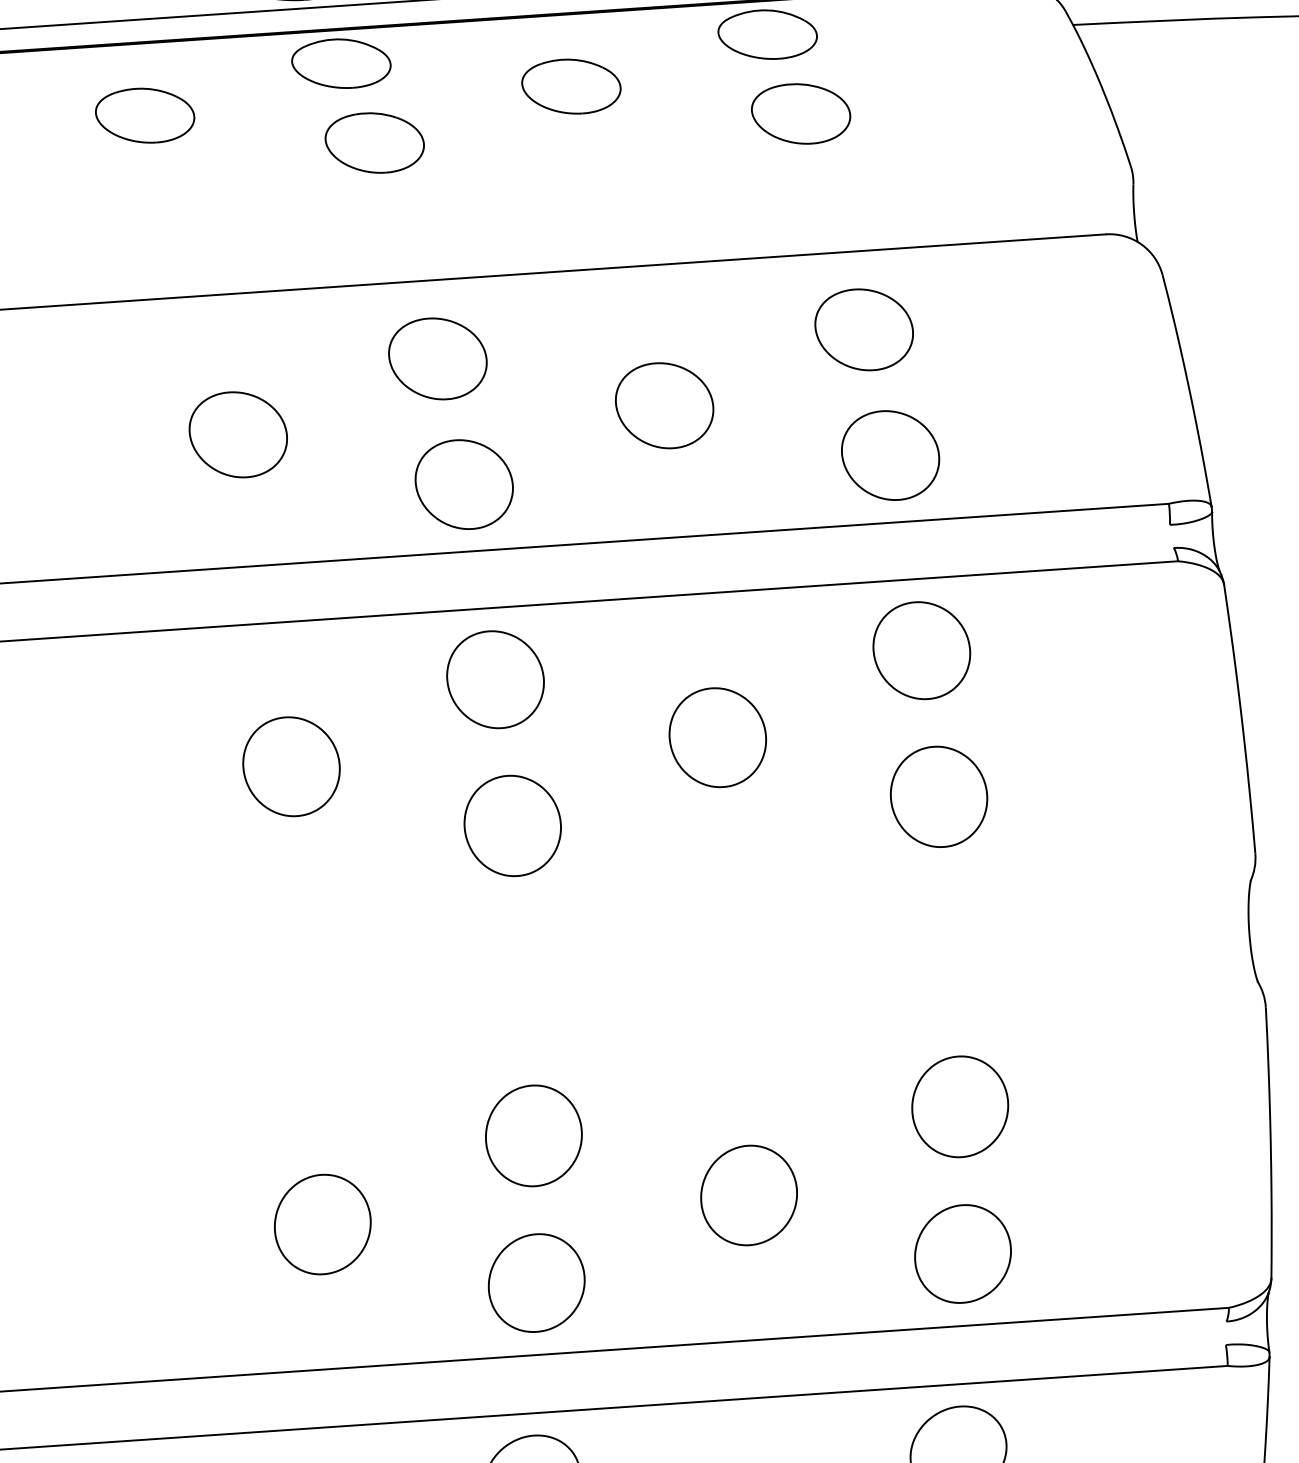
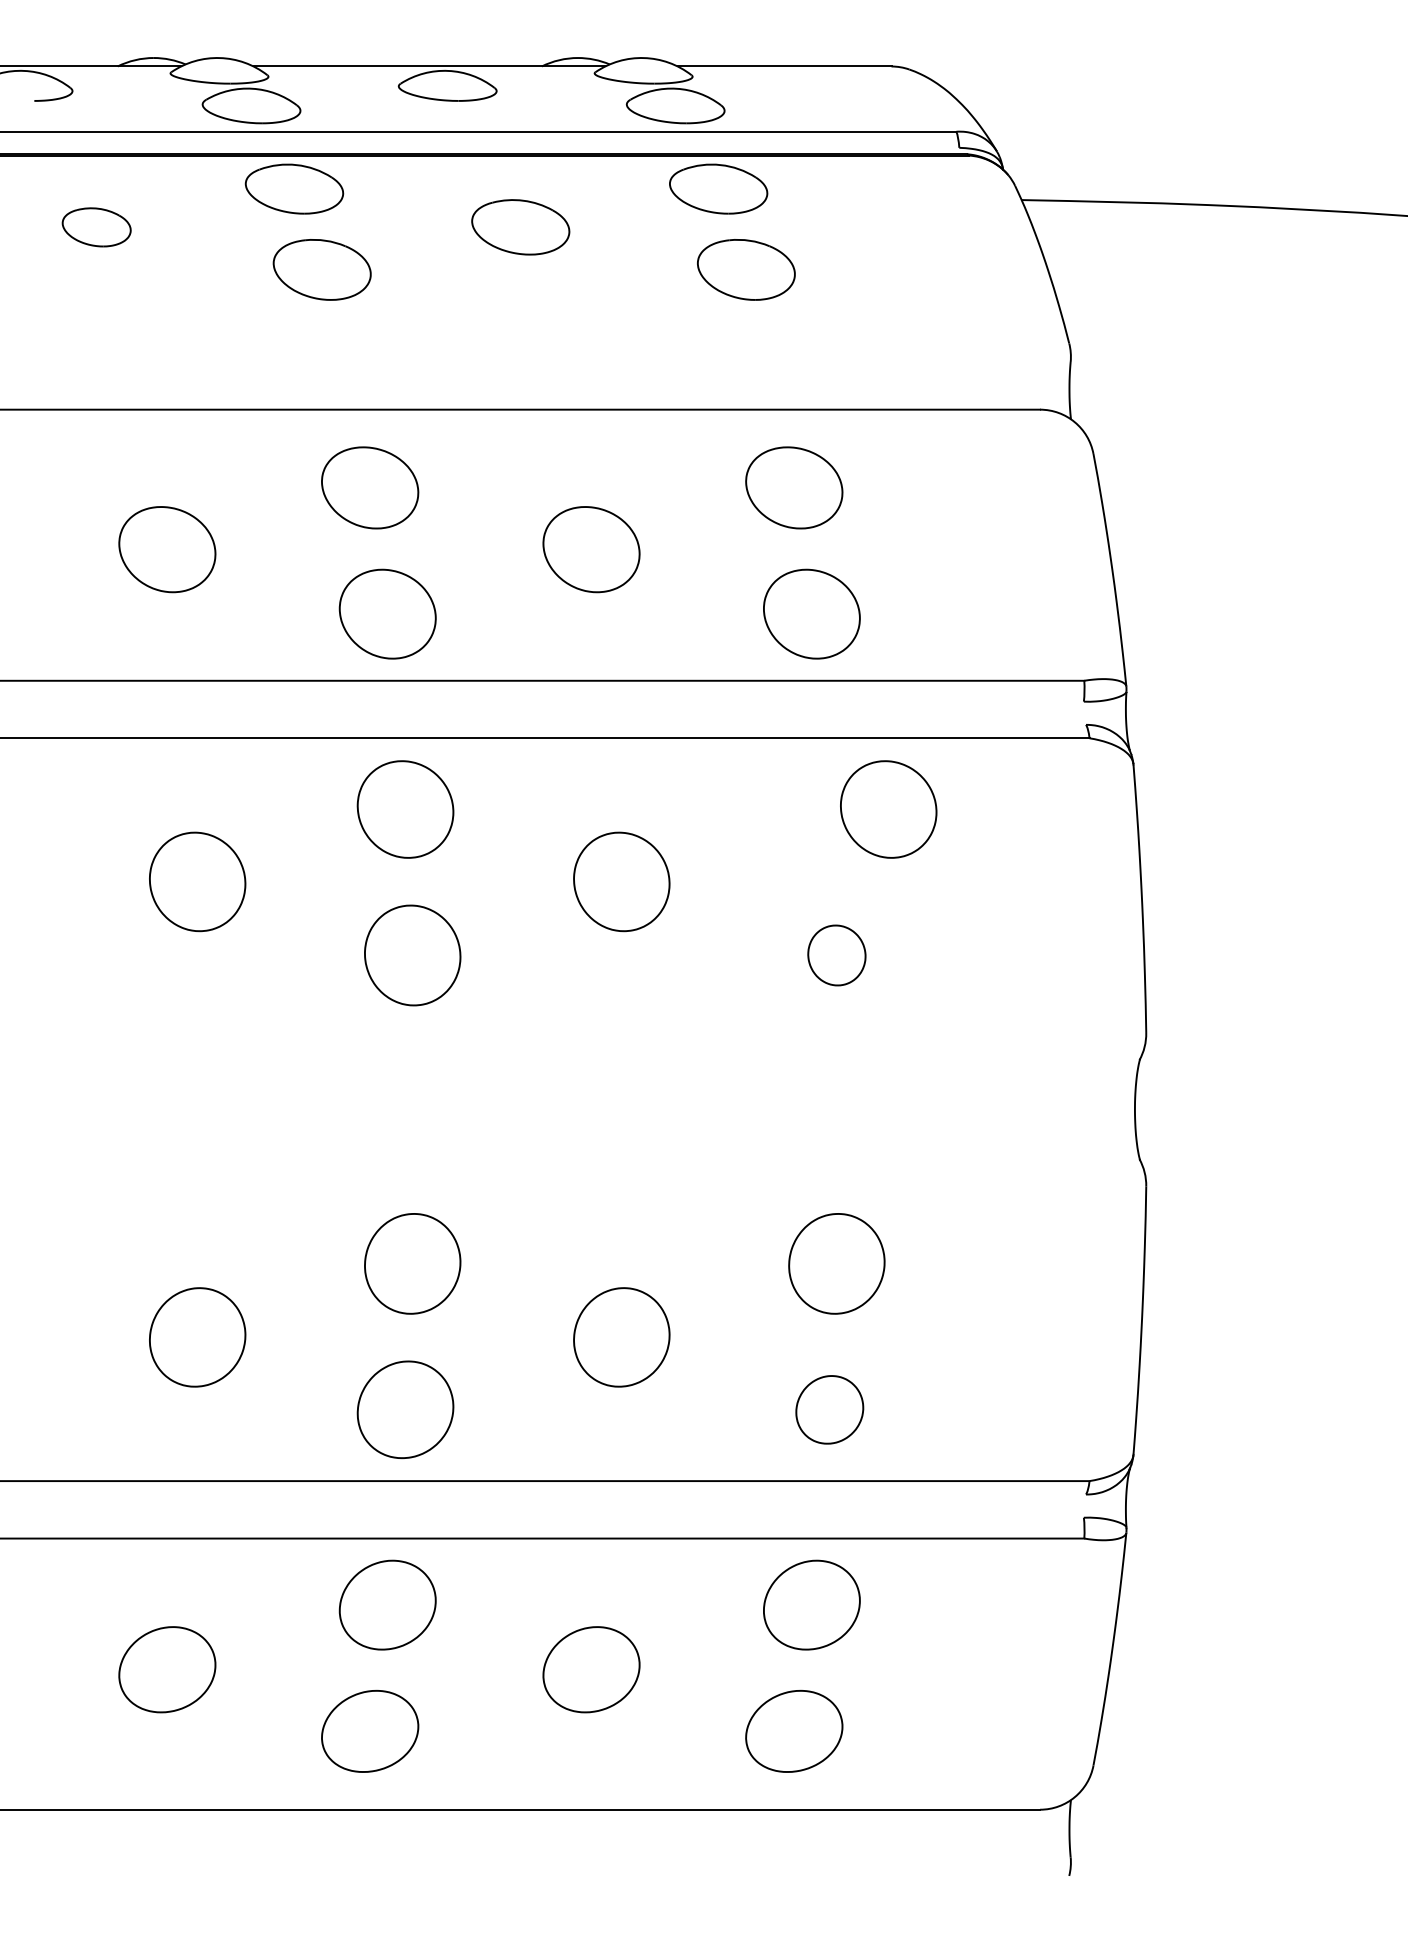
part: (145, 115) -> (96, 227), size x0.7
part: (921, 650) -> (888, 809), moved
part: (938, 796) -> (836, 955), size x0.6
part: (962, 1253) -> (829, 1409), size x0.7

